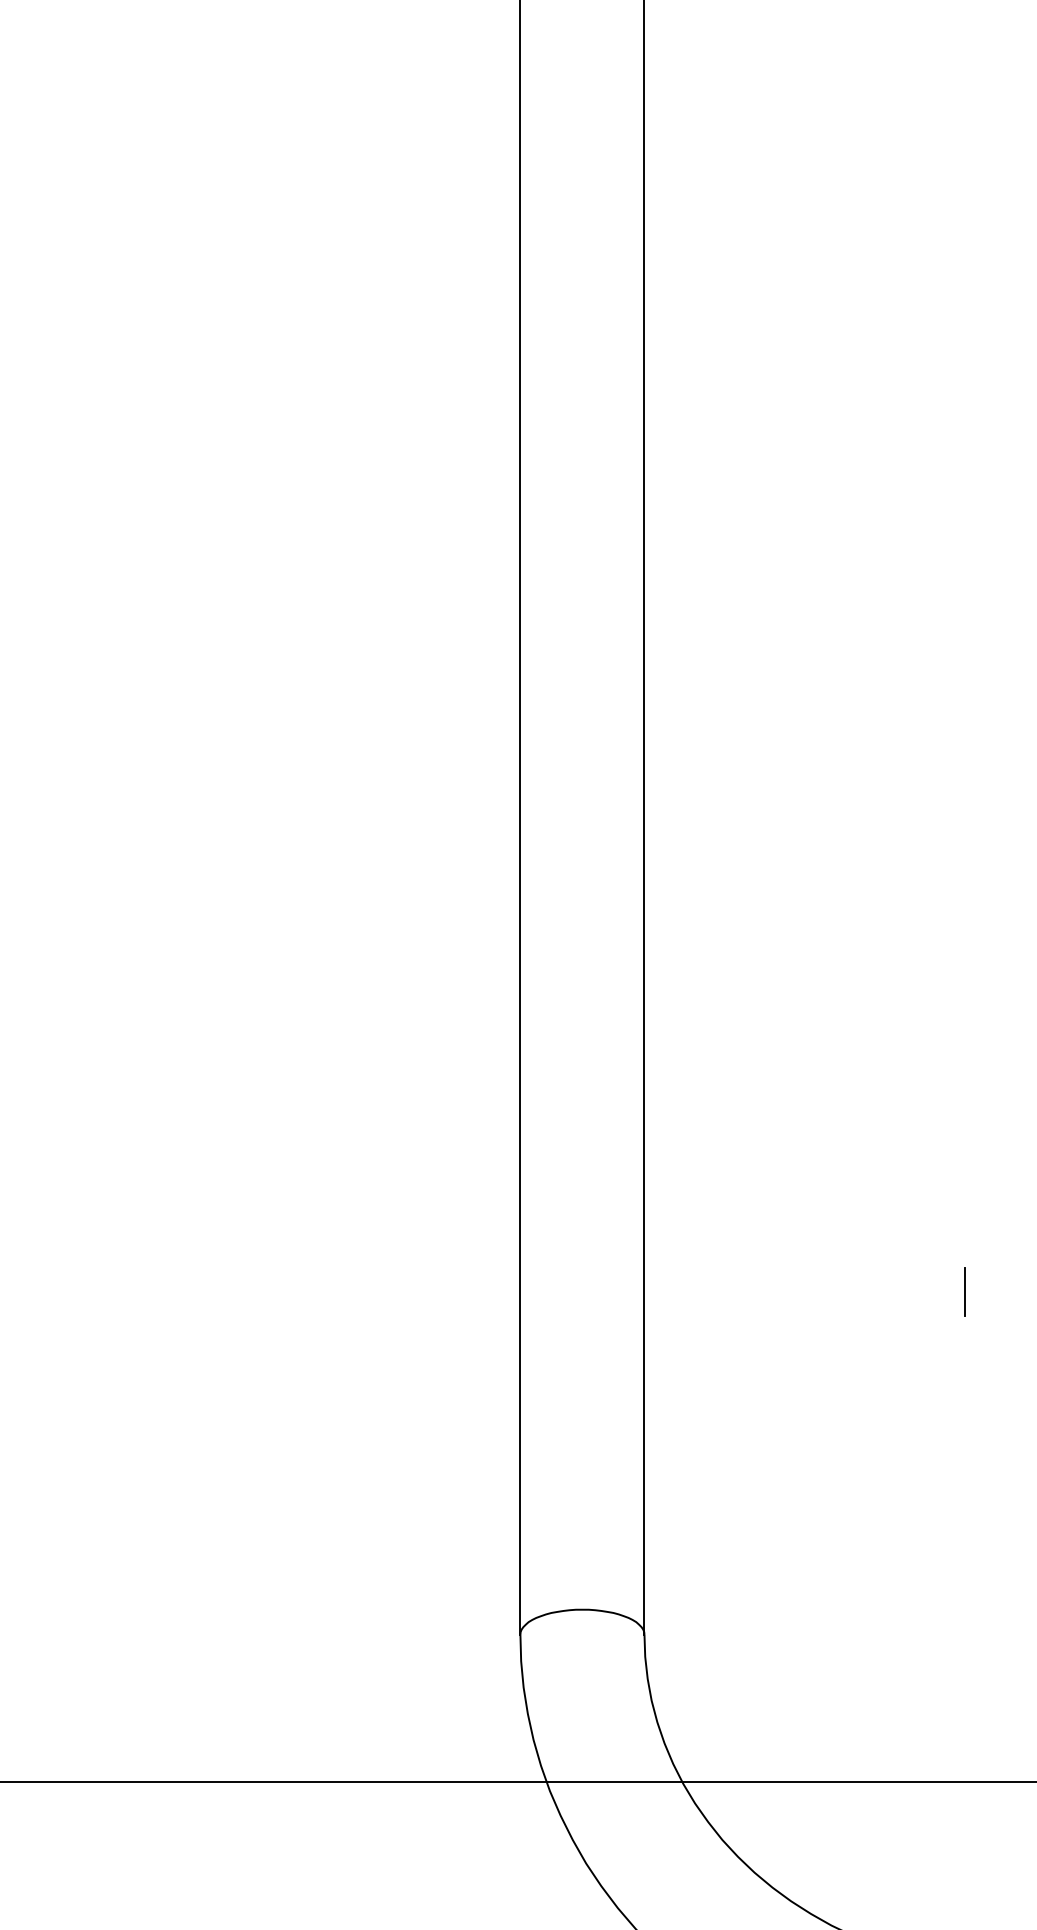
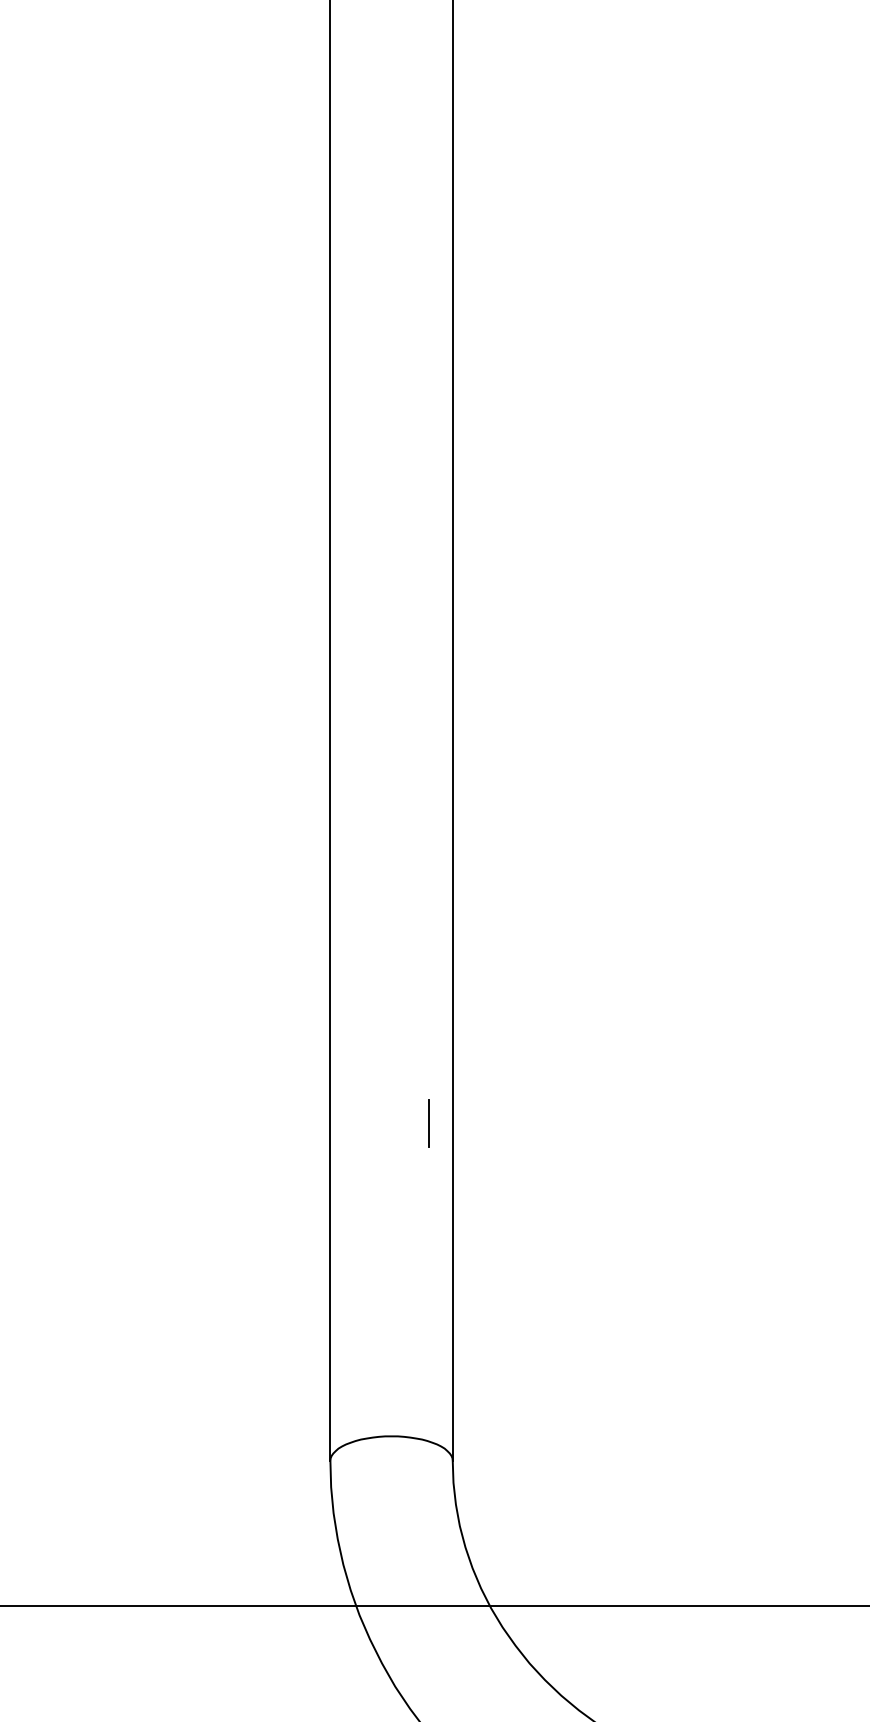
line: (964, 1291) -> (429, 1122), moved

